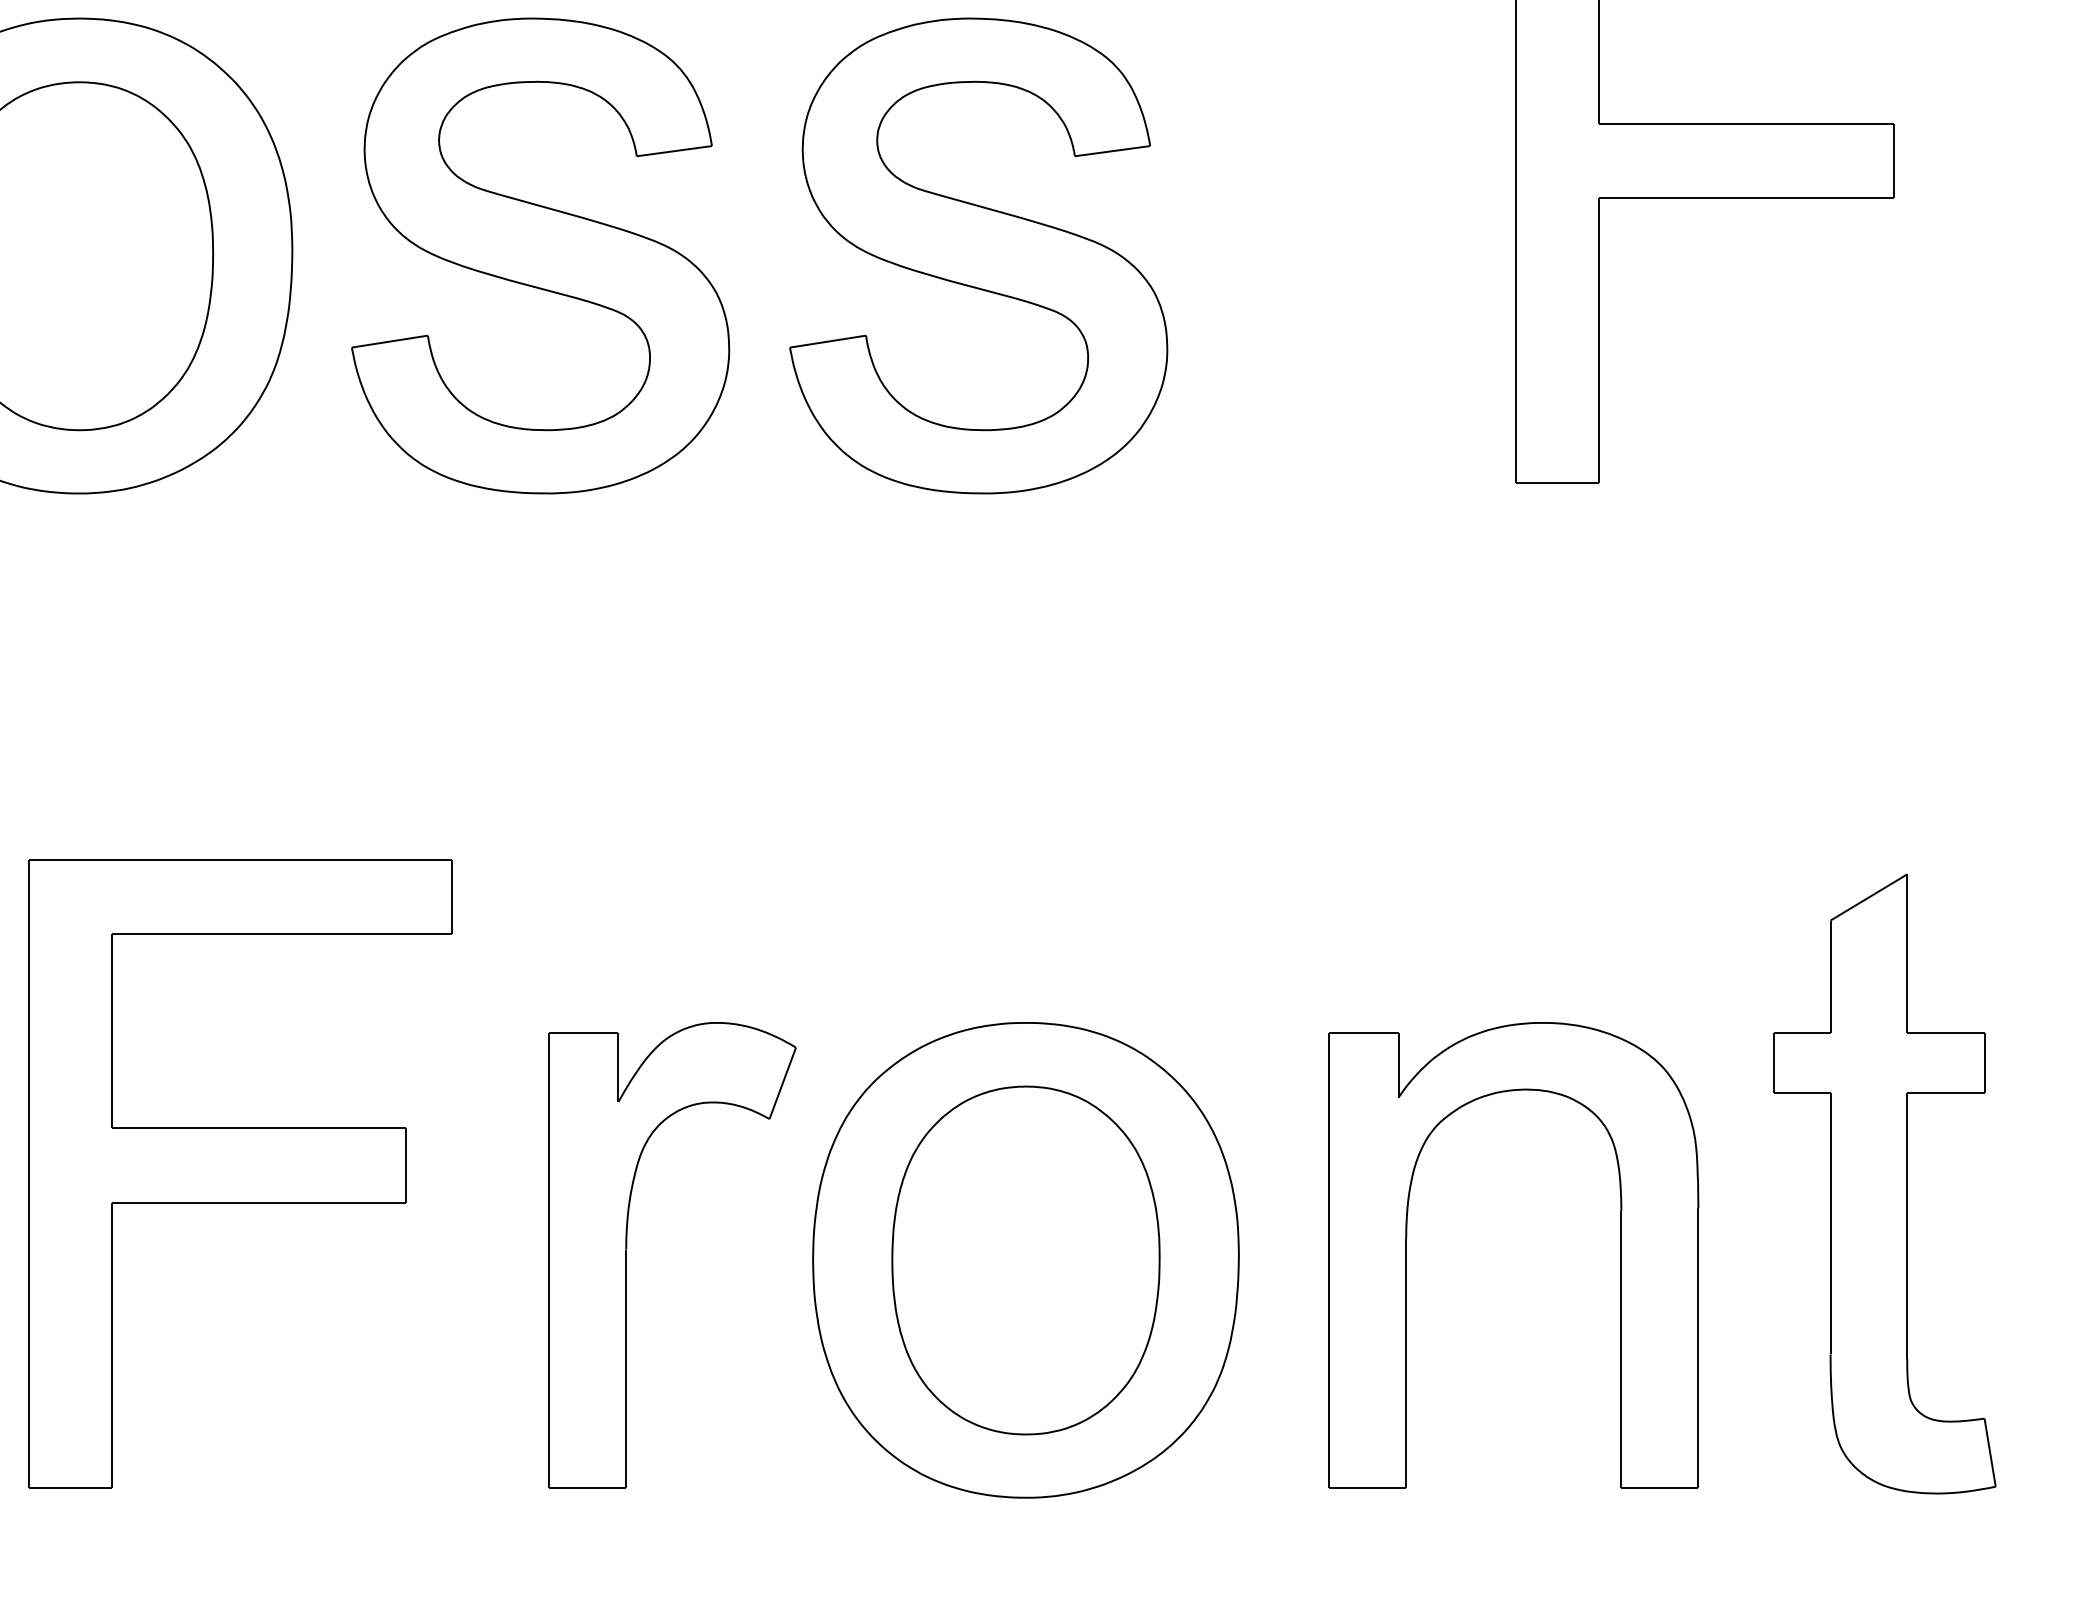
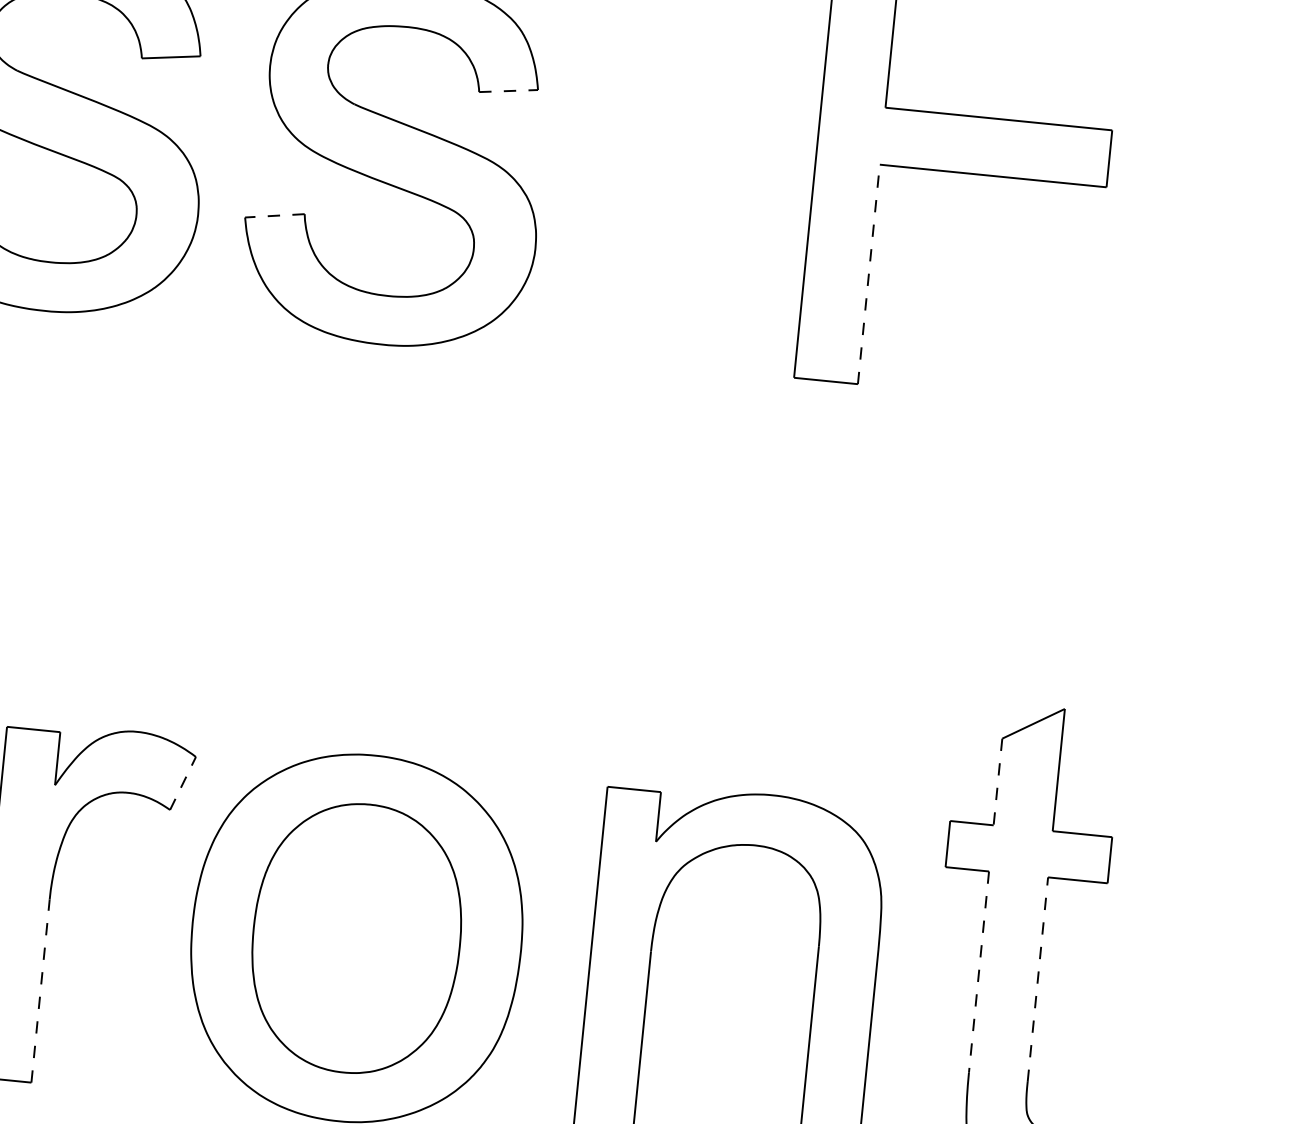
line: (1113, 151) -> (509, 91), solid -> dashed
line: (1599, 340) -> (868, 274), solid -> dashed
line: (828, 341) -> (275, 215), solid -> dashed
line: (1830, 977) -> (997, 782), solid -> dashed
line: (782, 1082) -> (182, 782), solid -> dashed
line: (1830, 1223) -> (978, 971), solid -> dashed
line: (1907, 1225) -> (1038, 979), solid -> dashed
line: (626, 1368) -> (40, 991), solid -> dashed

